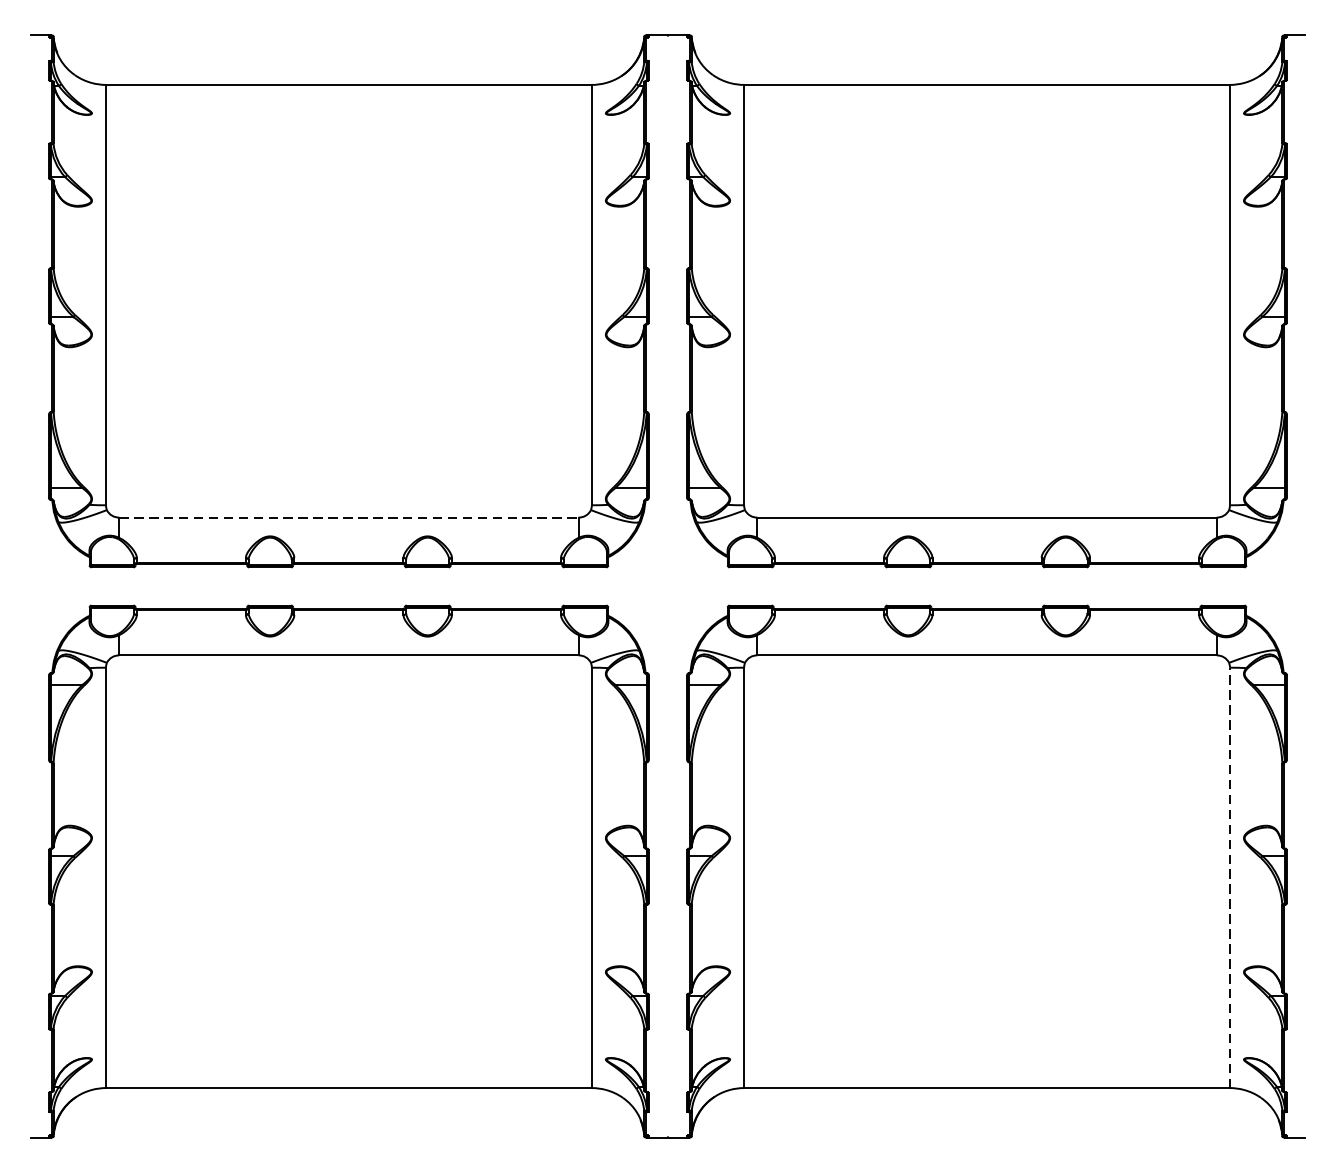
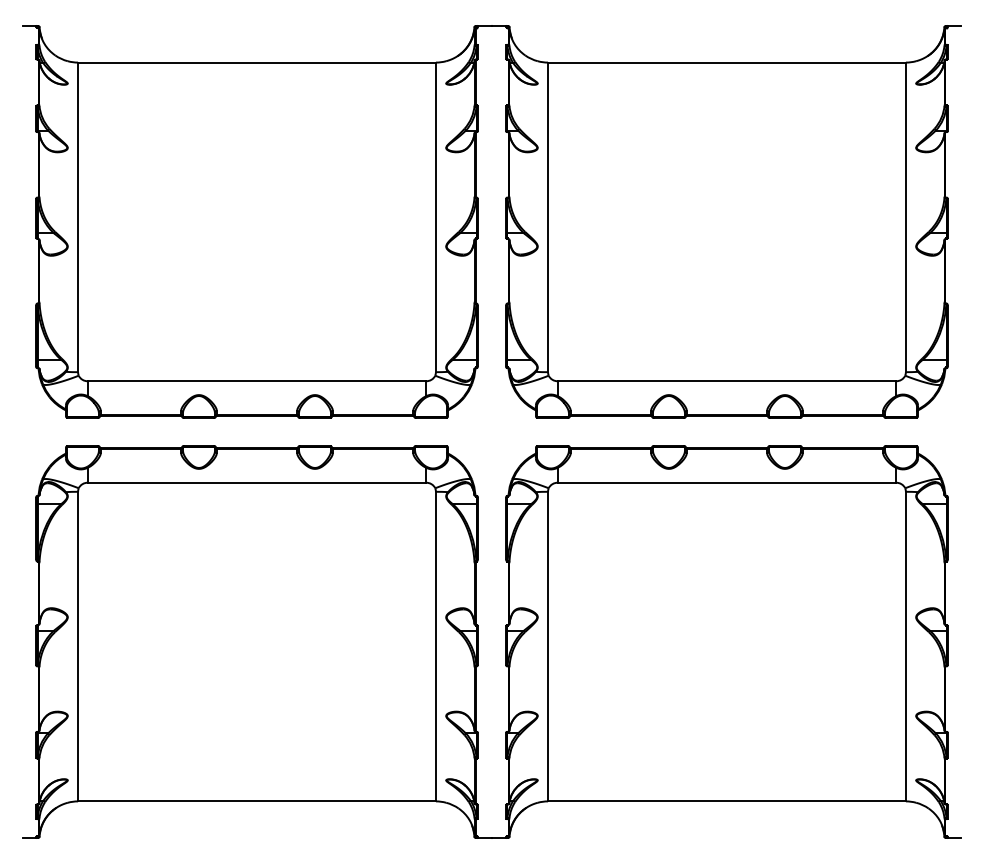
line: (349, 517) -> (257, 381), dashed -> solid
line: (1229, 877) -> (905, 646), dashed -> solid

